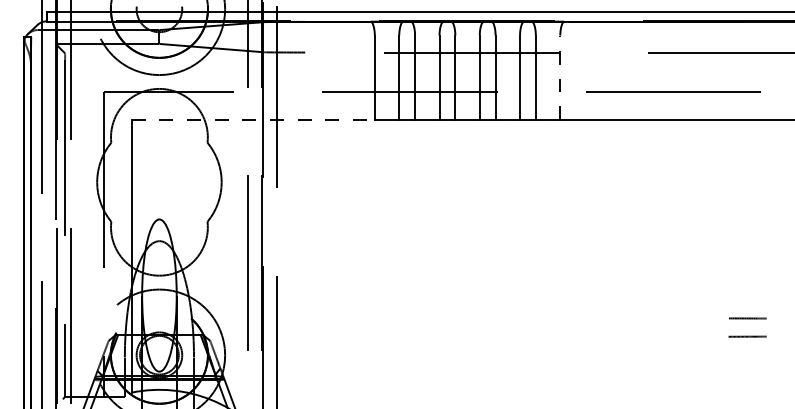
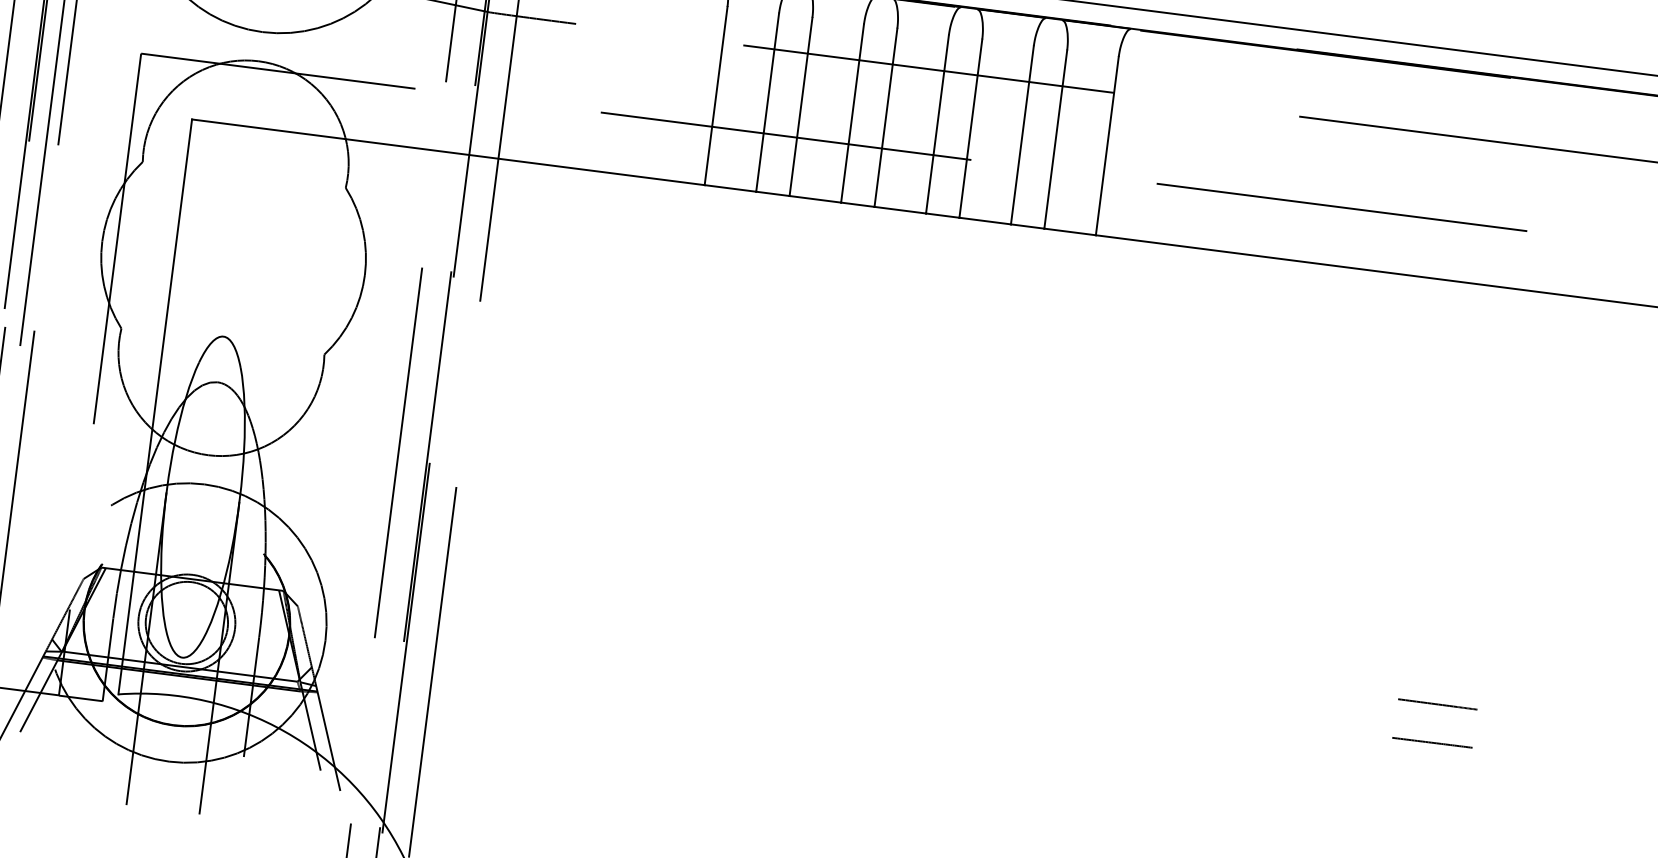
line: (560, 77) -> (1107, 145), dashed -> solid
line: (253, 120) -> (448, 153), dashed -> solid

